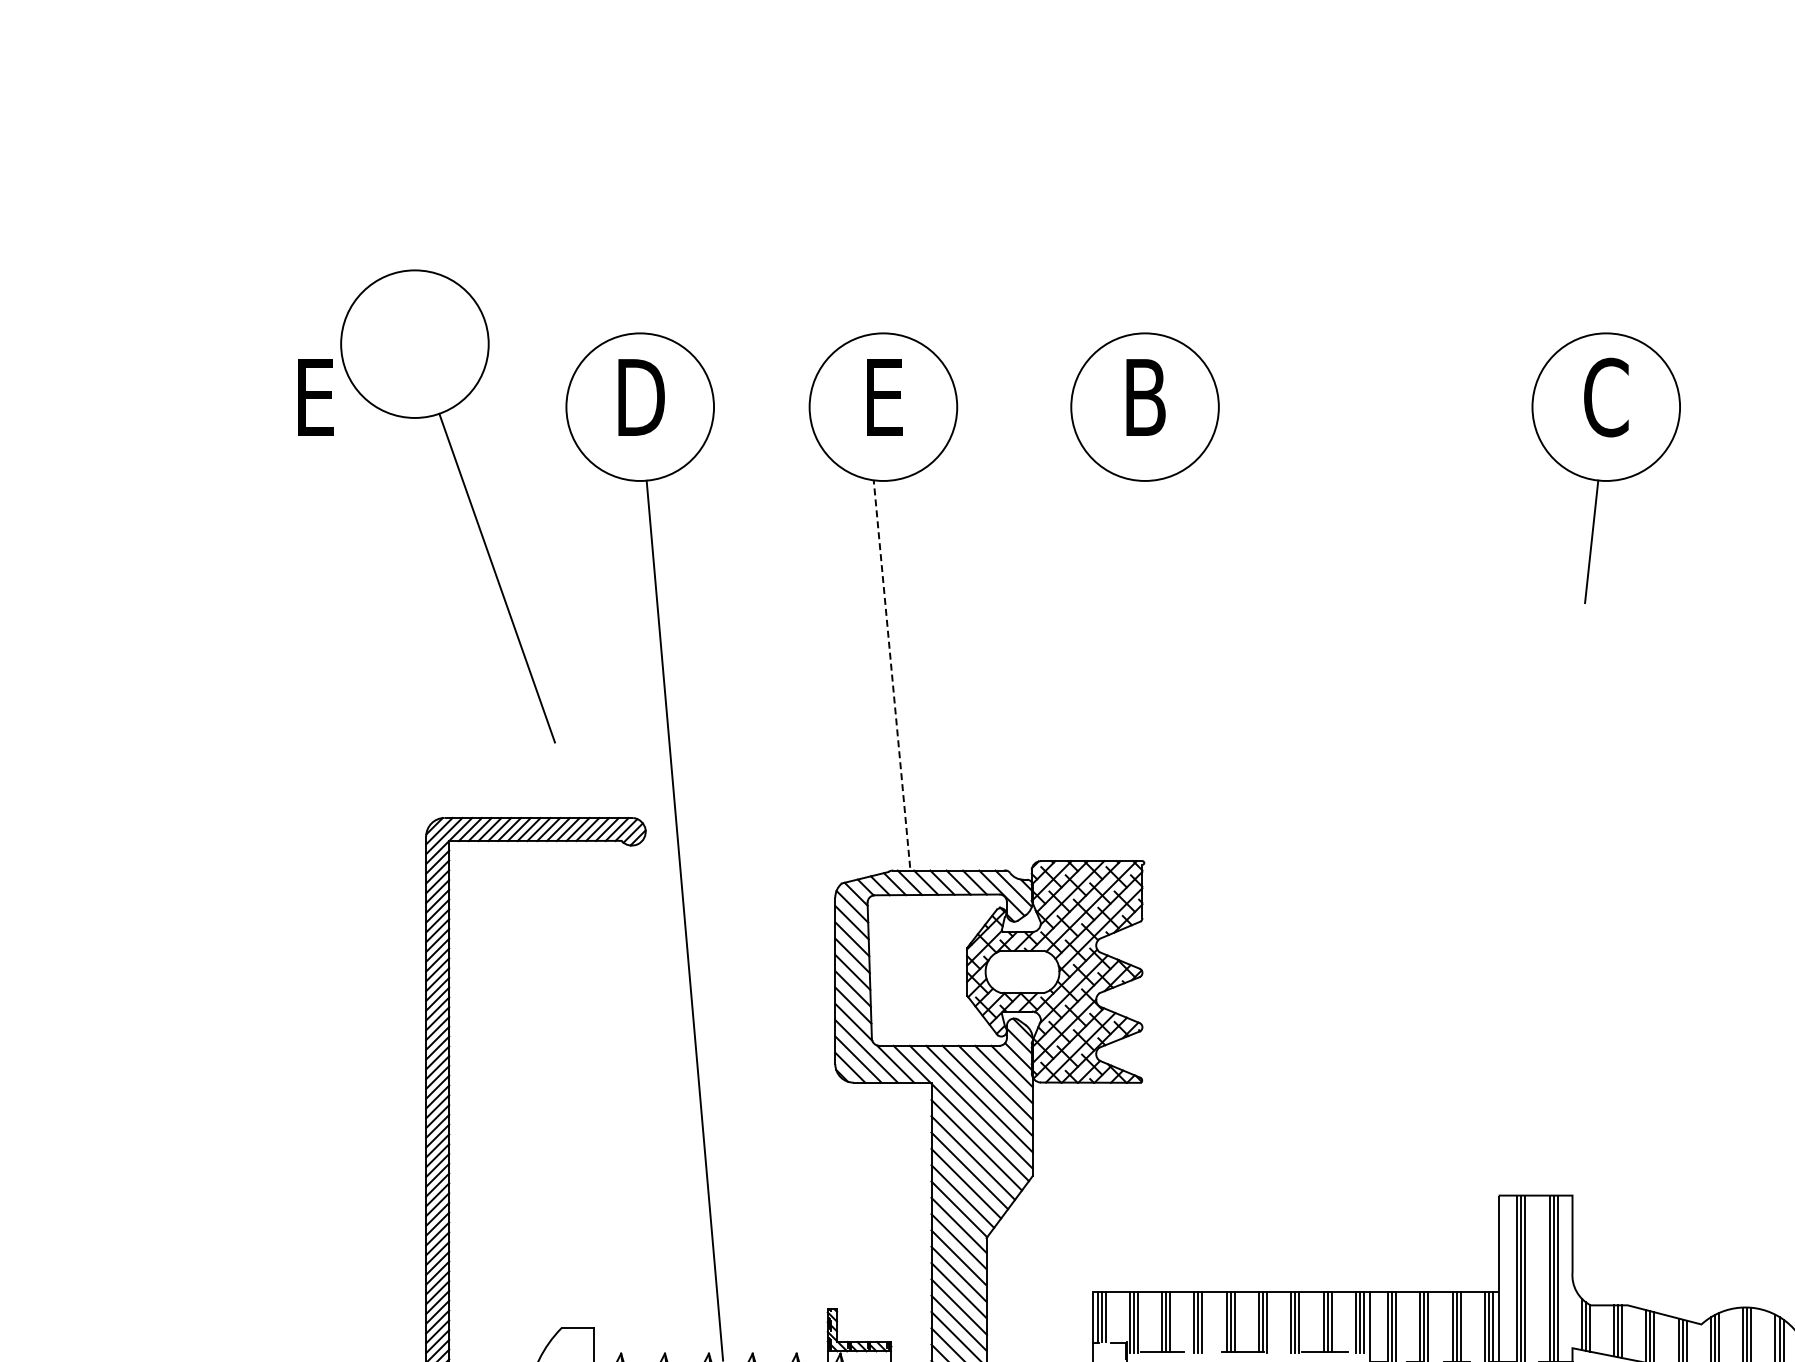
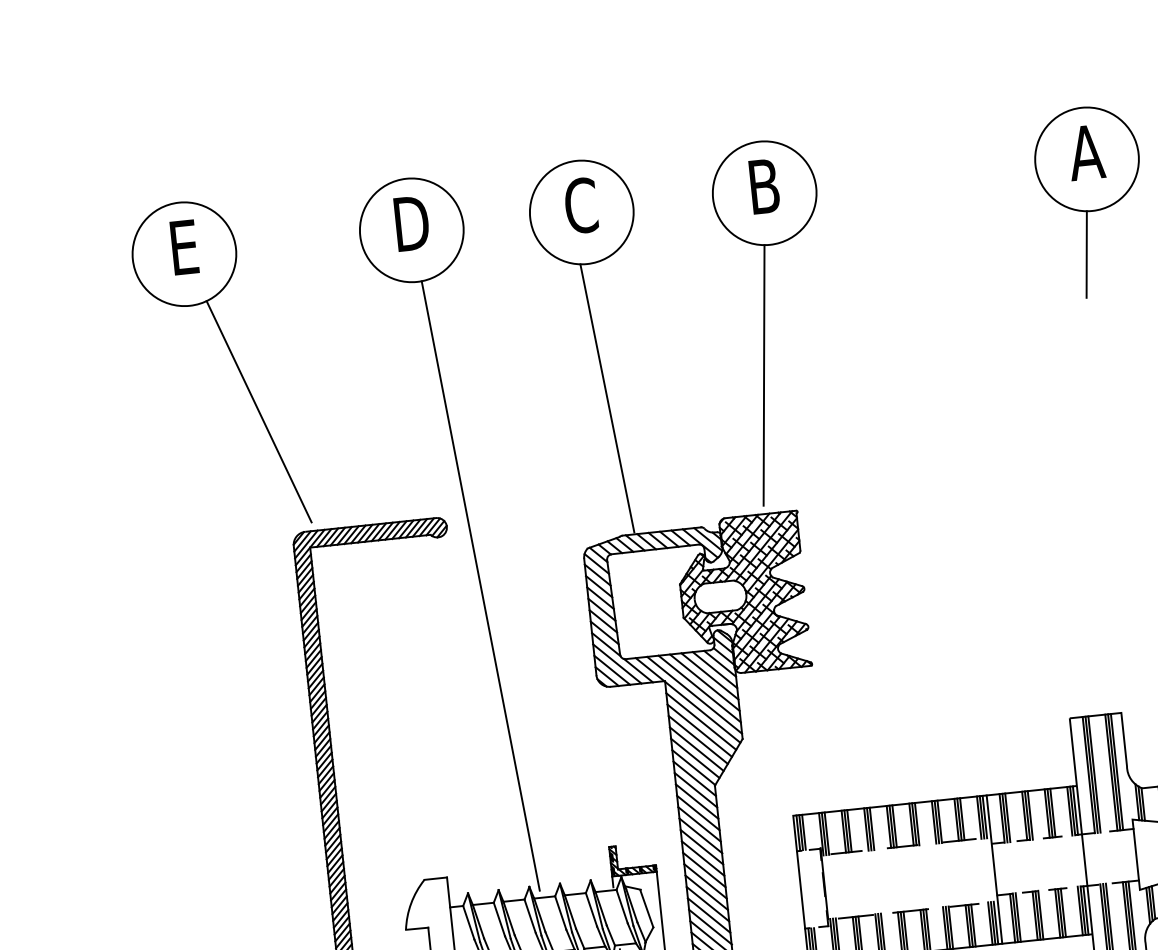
text: (883, 397) -> (581, 205), E -> C
text: (1606, 397) -> (1086, 152), C -> A
part: (468, 500) -> (233, 359), moved
line: (1117, 664) -> (764, 375), added
line: (891, 674) -> (607, 398), dashed -> solid

